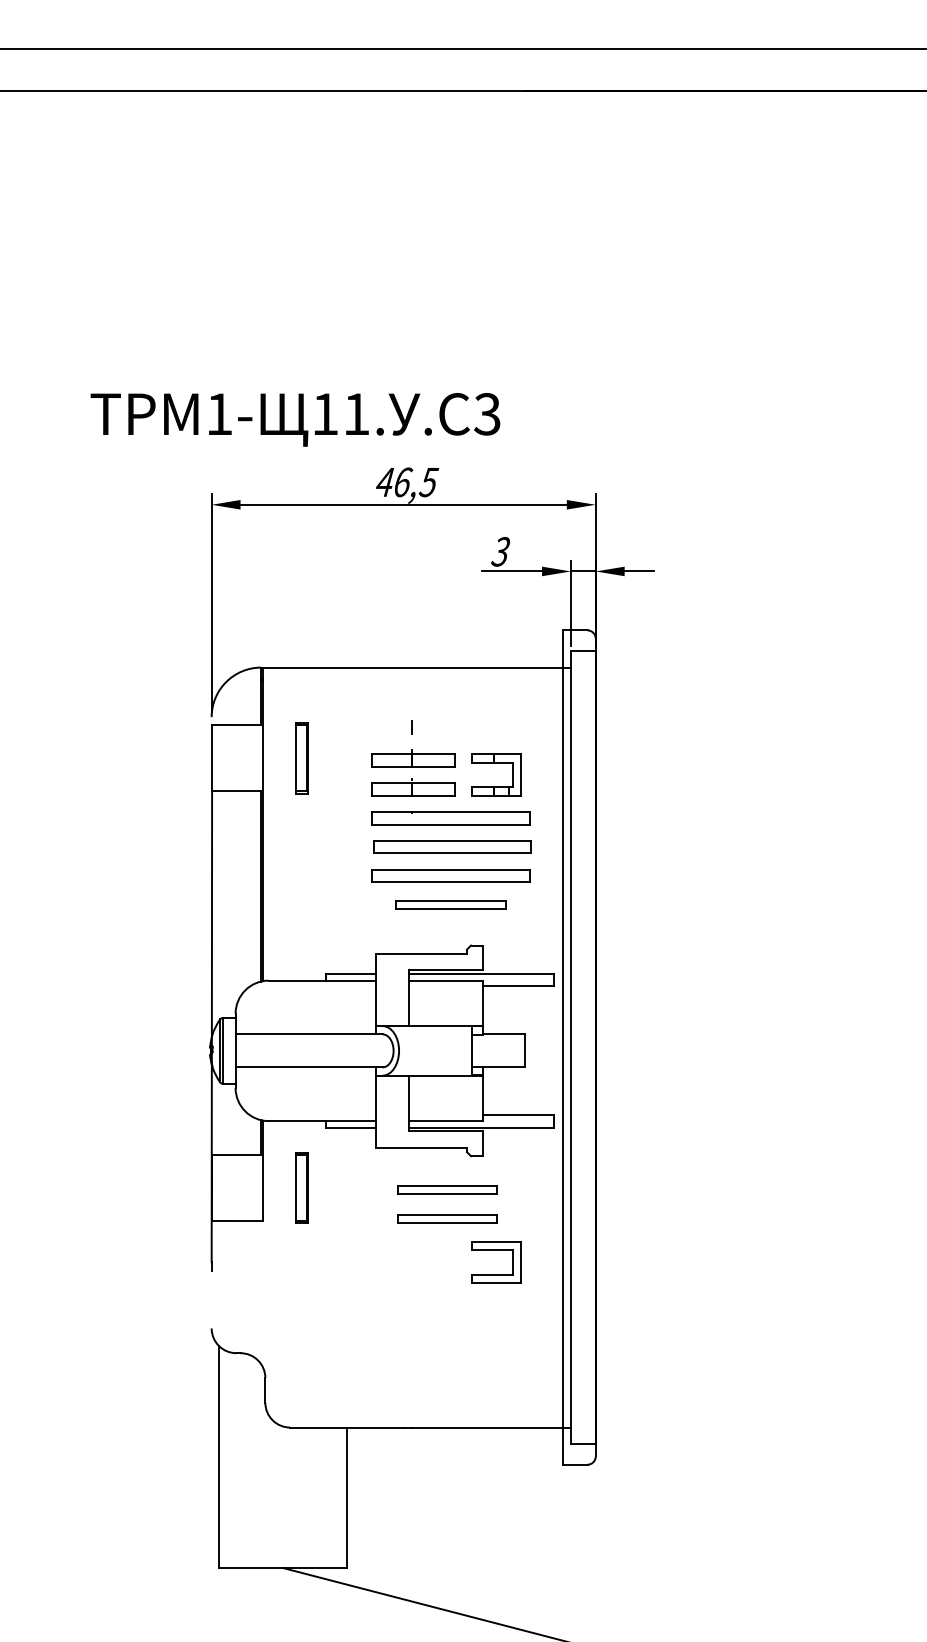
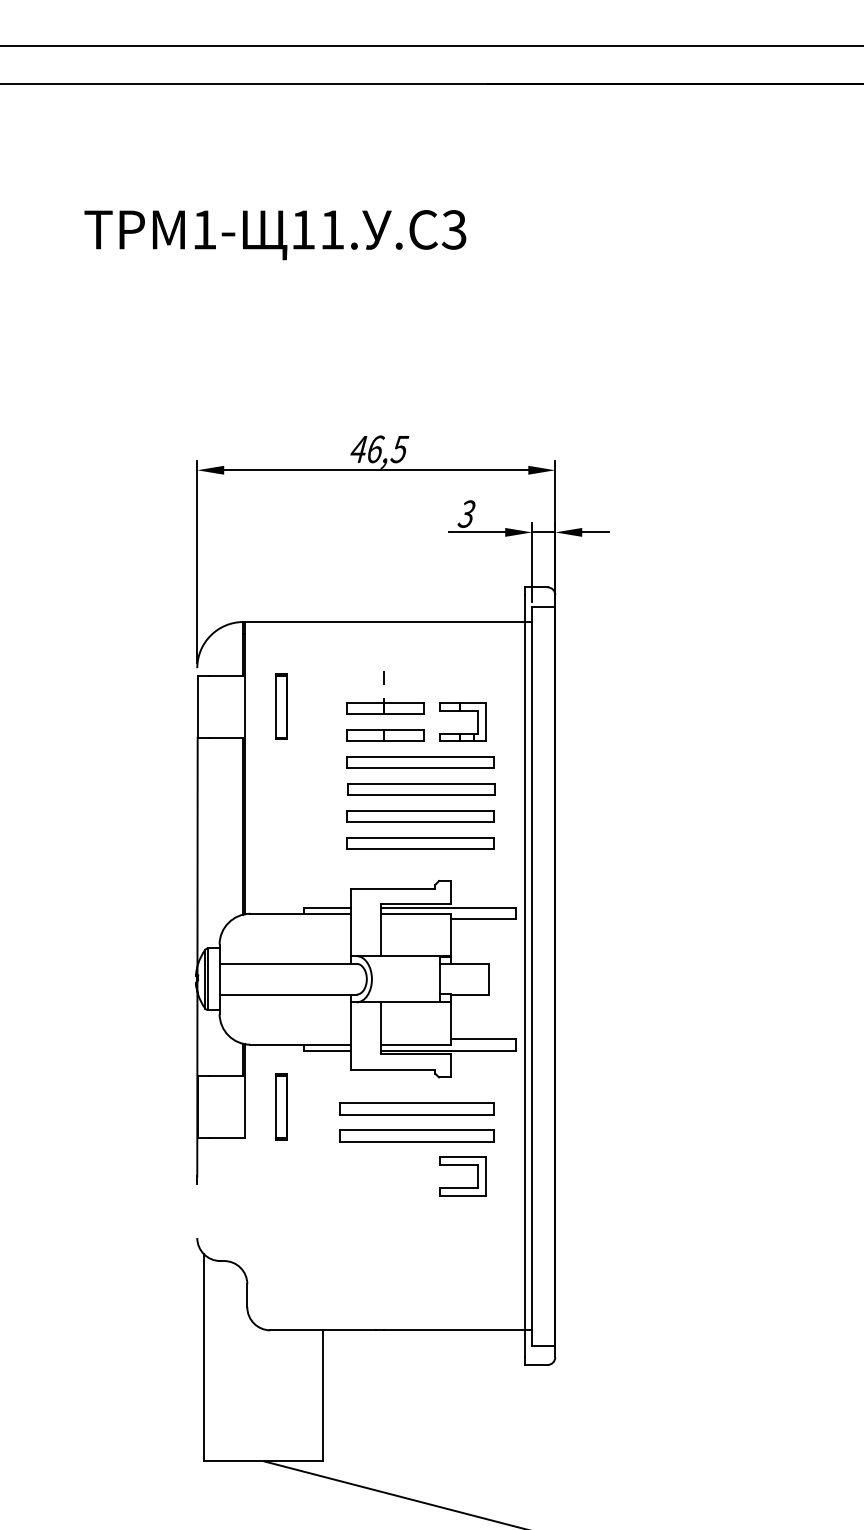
text: (295, 420) -> (275, 235), moved
part: (451, 905) -> (420, 843), size x1.43
part: (446, 1189) -> (416, 1108), size x1.67
part: (446, 1218) -> (416, 1135), size x1.67

